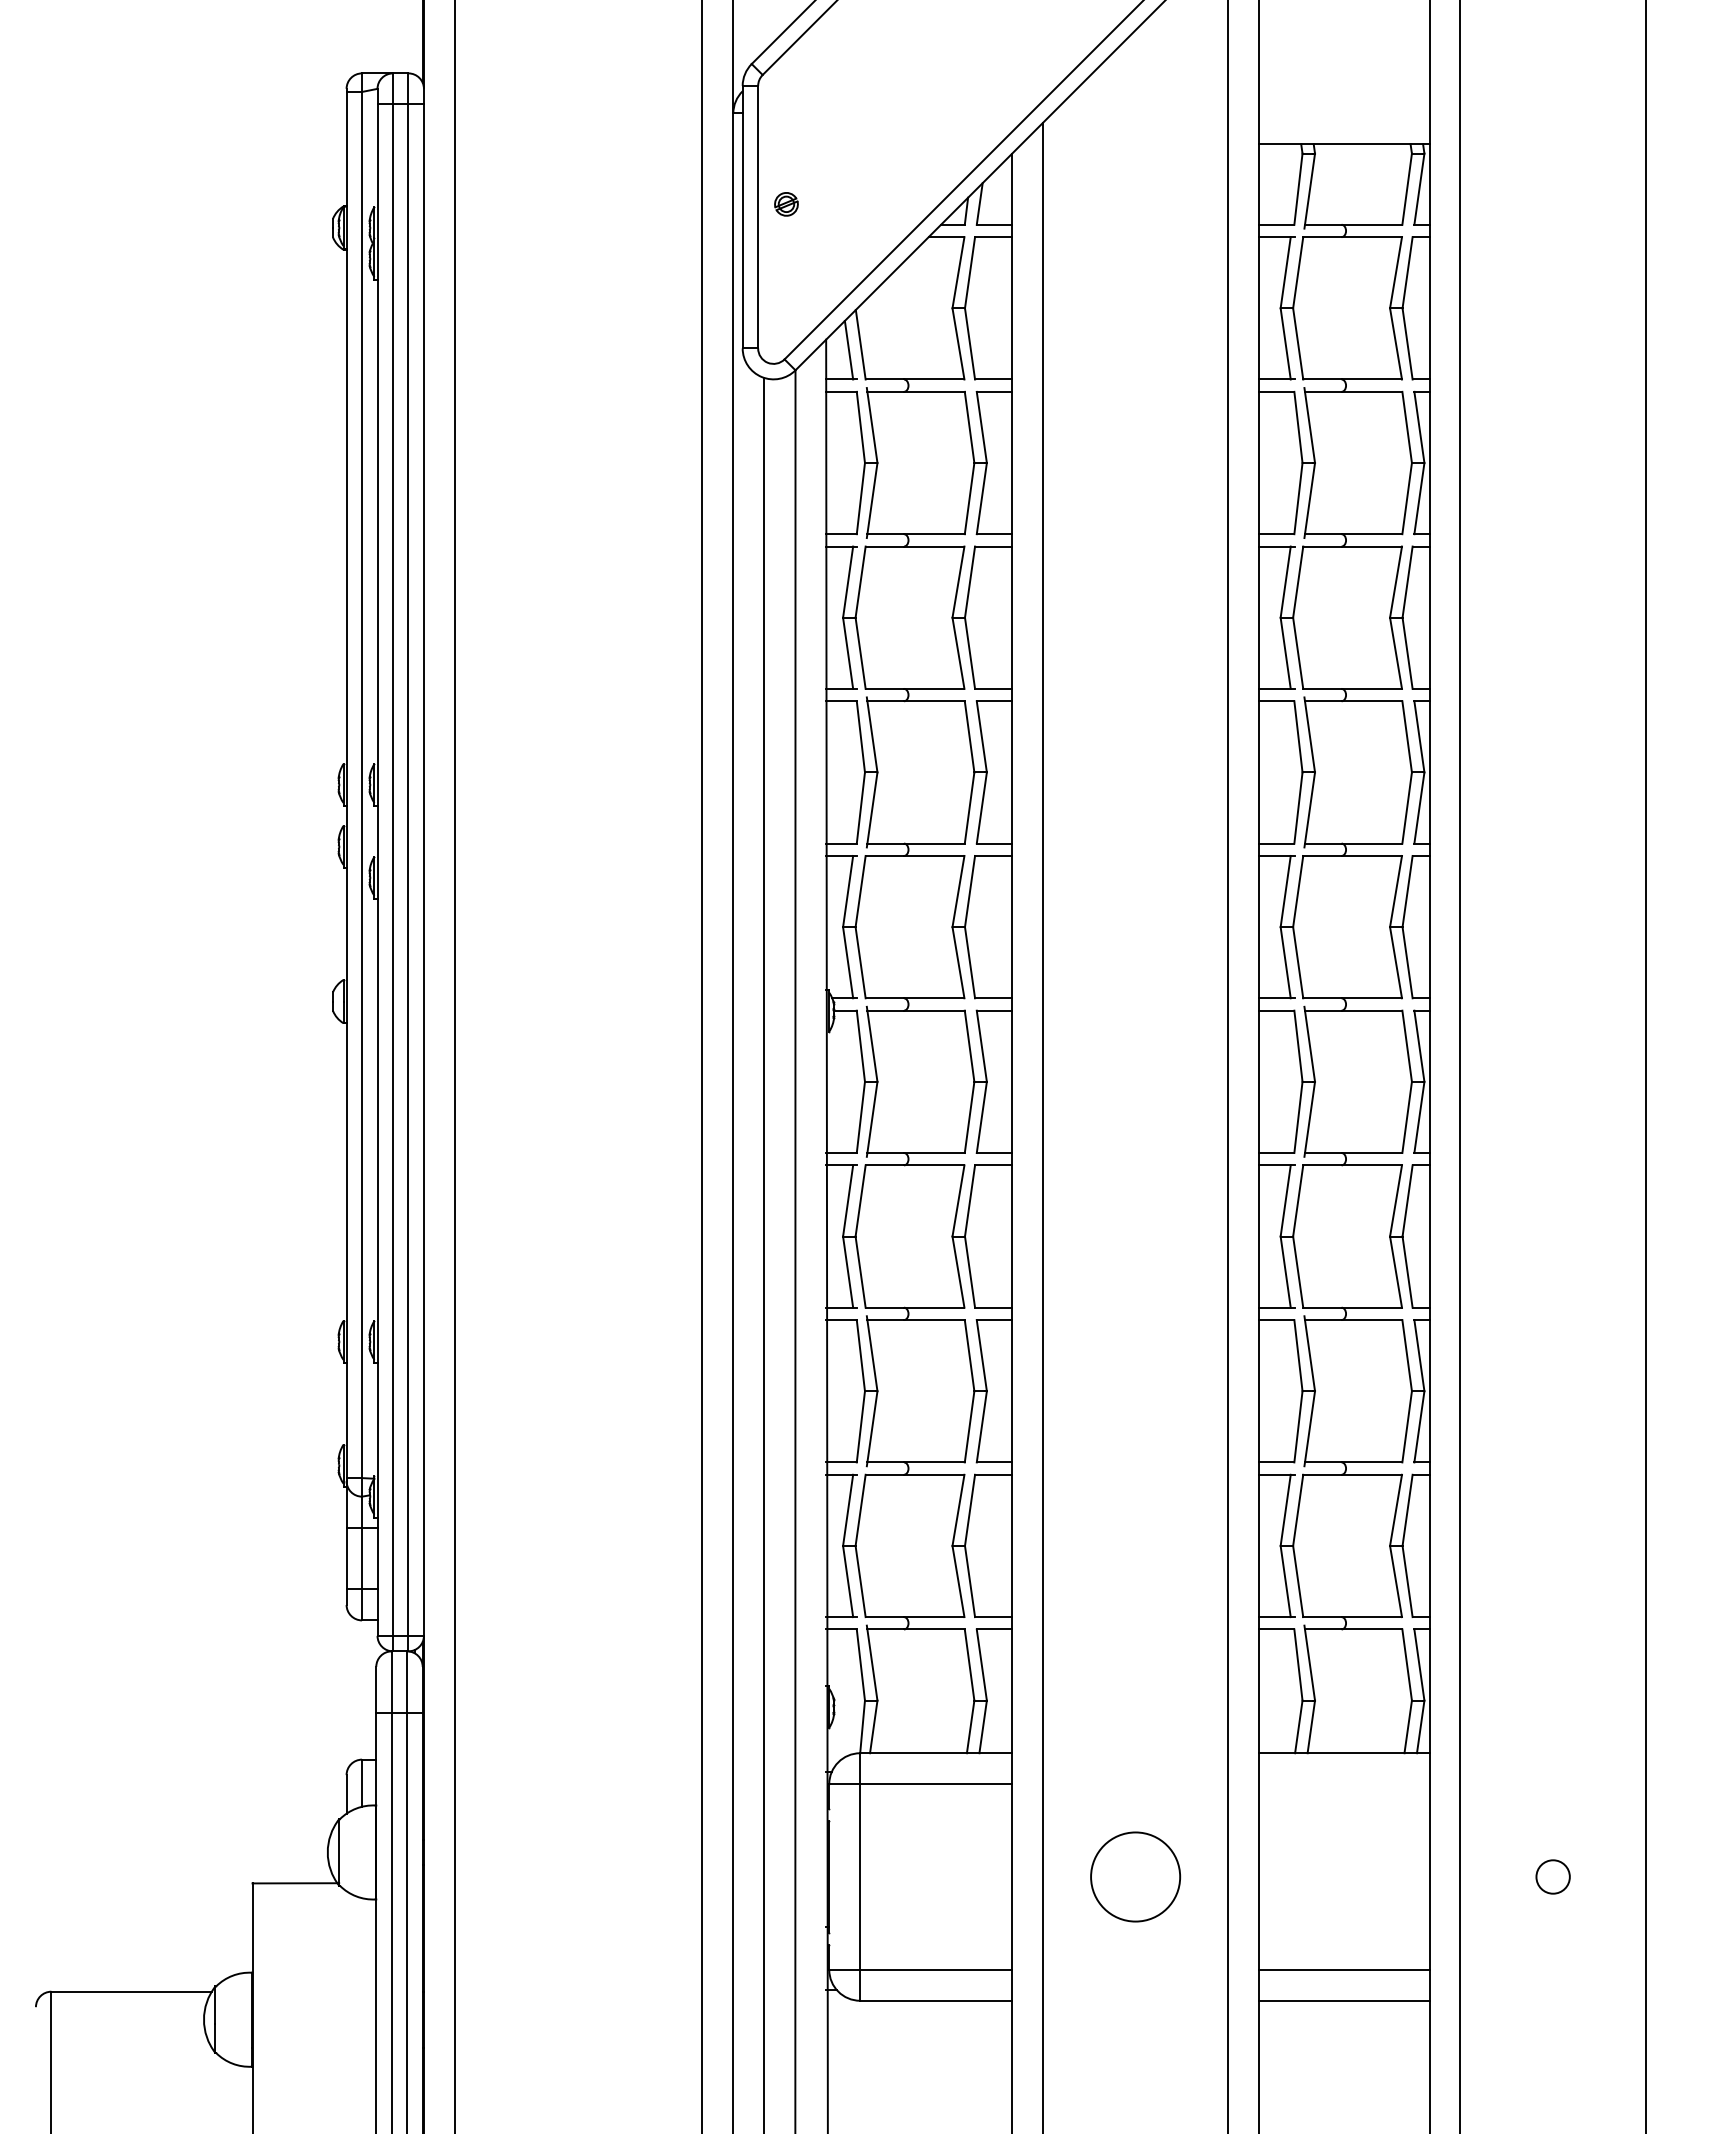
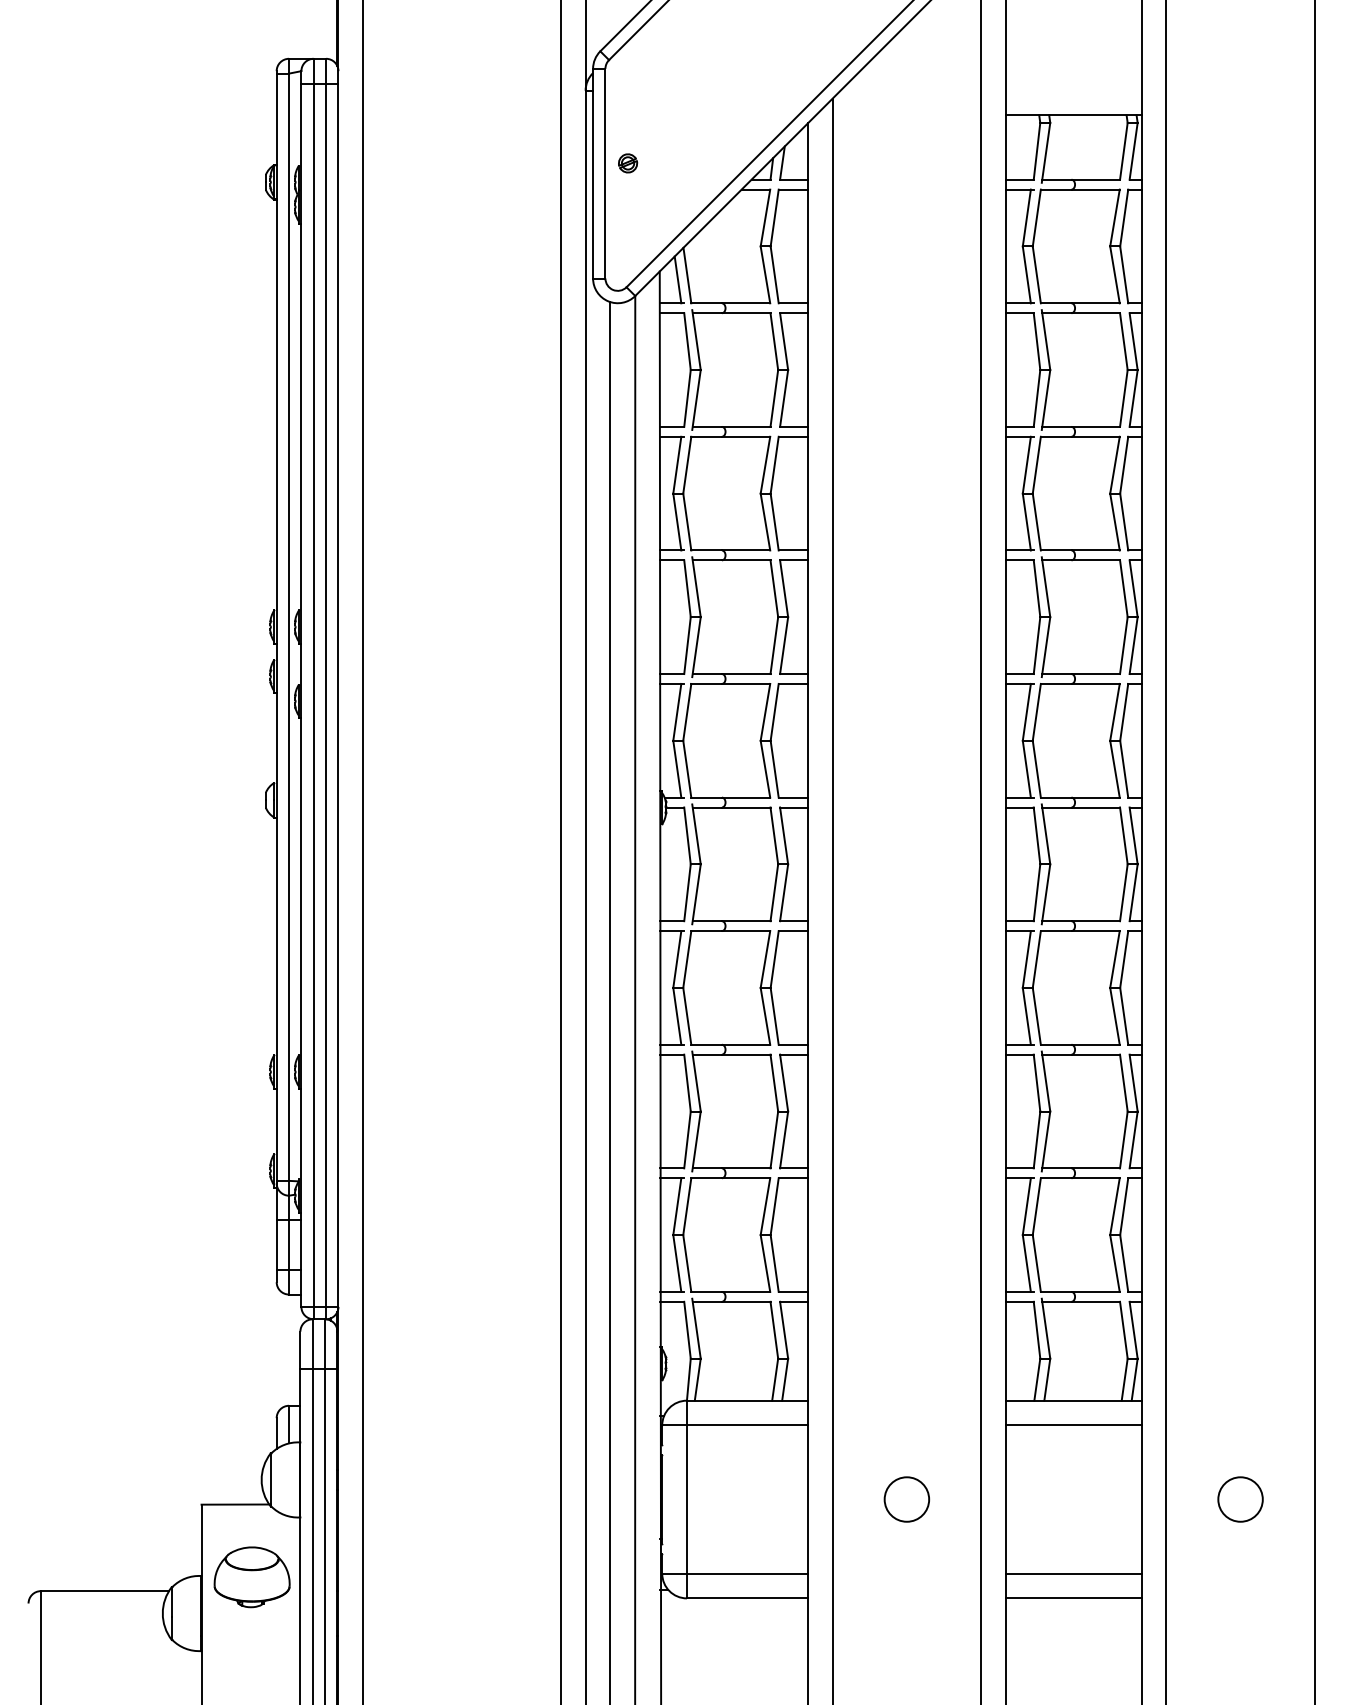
line: (1344, 1784) -> (1073, 1425), added
circle: (1135, 1876) -> (906, 1499), size x0.62
circle: (1552, 1876) -> (1239, 1499), size x1.67
part: (315, 1974) -> (251, 1577), added

